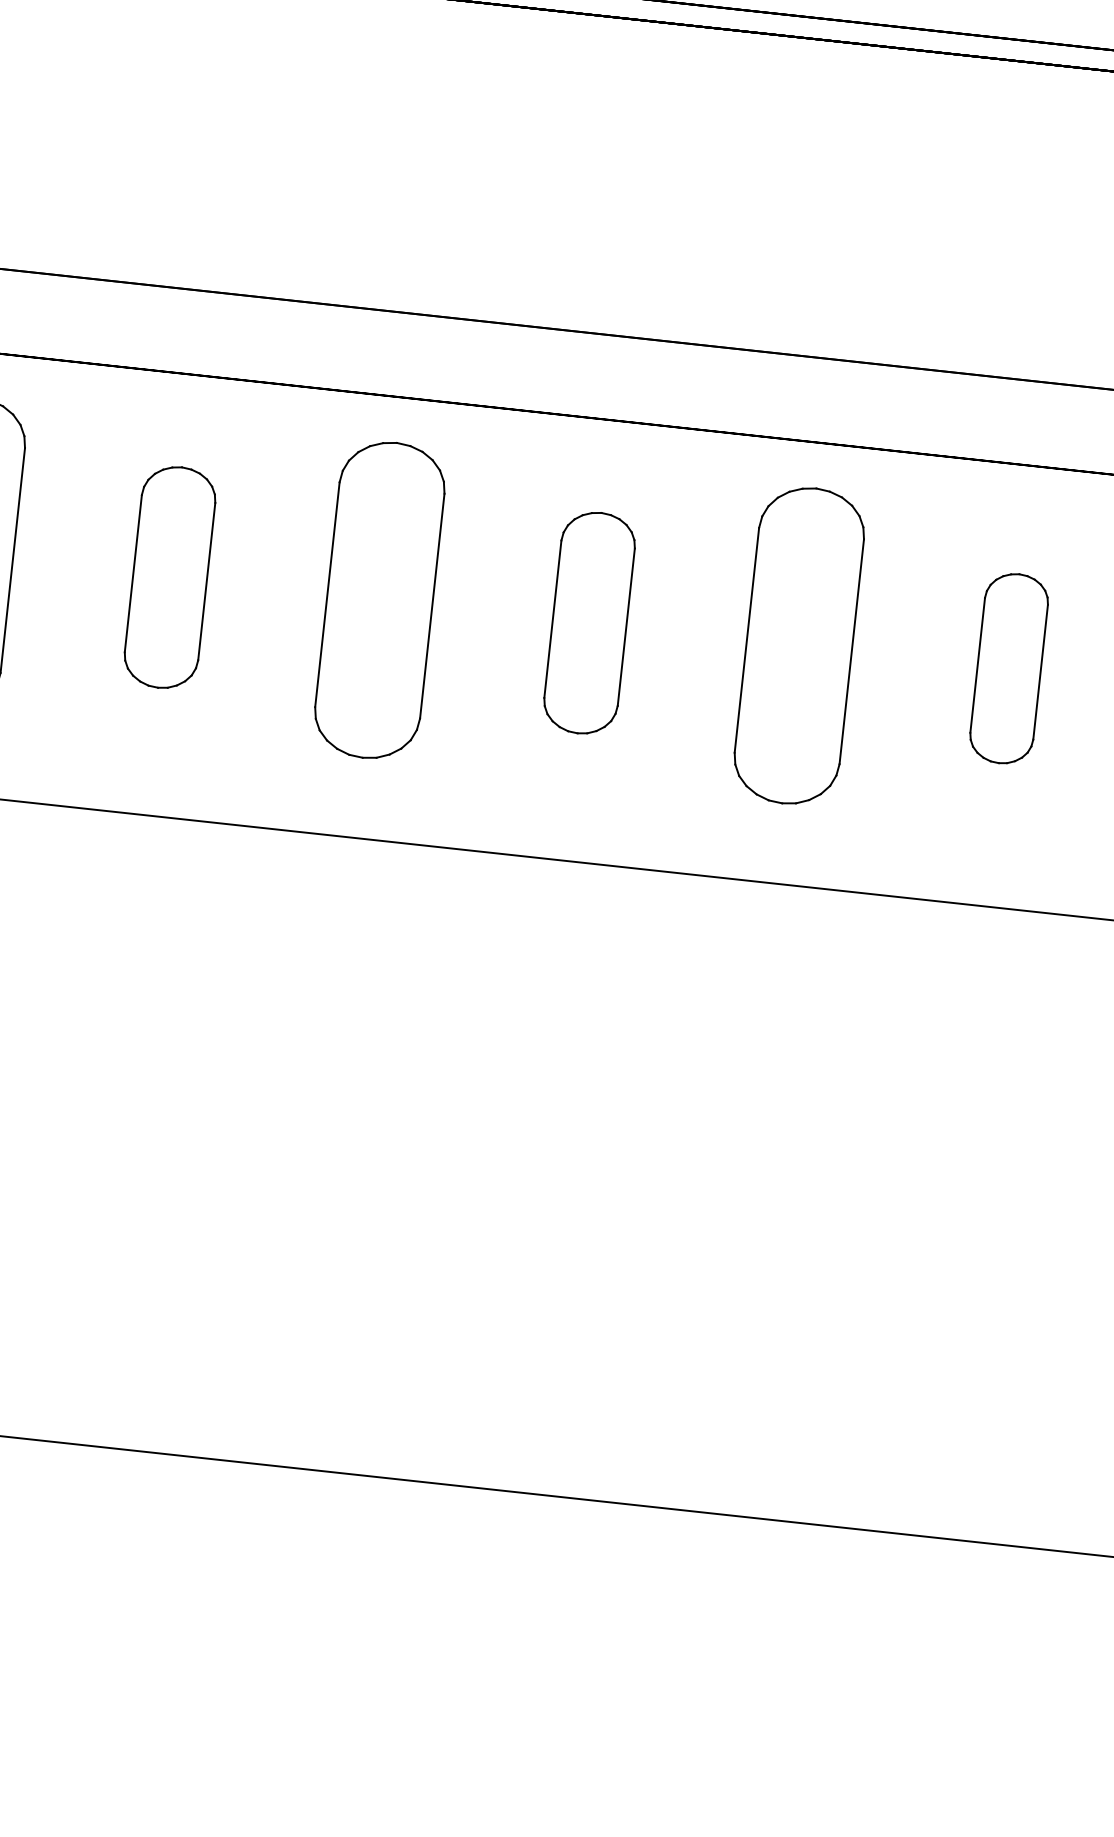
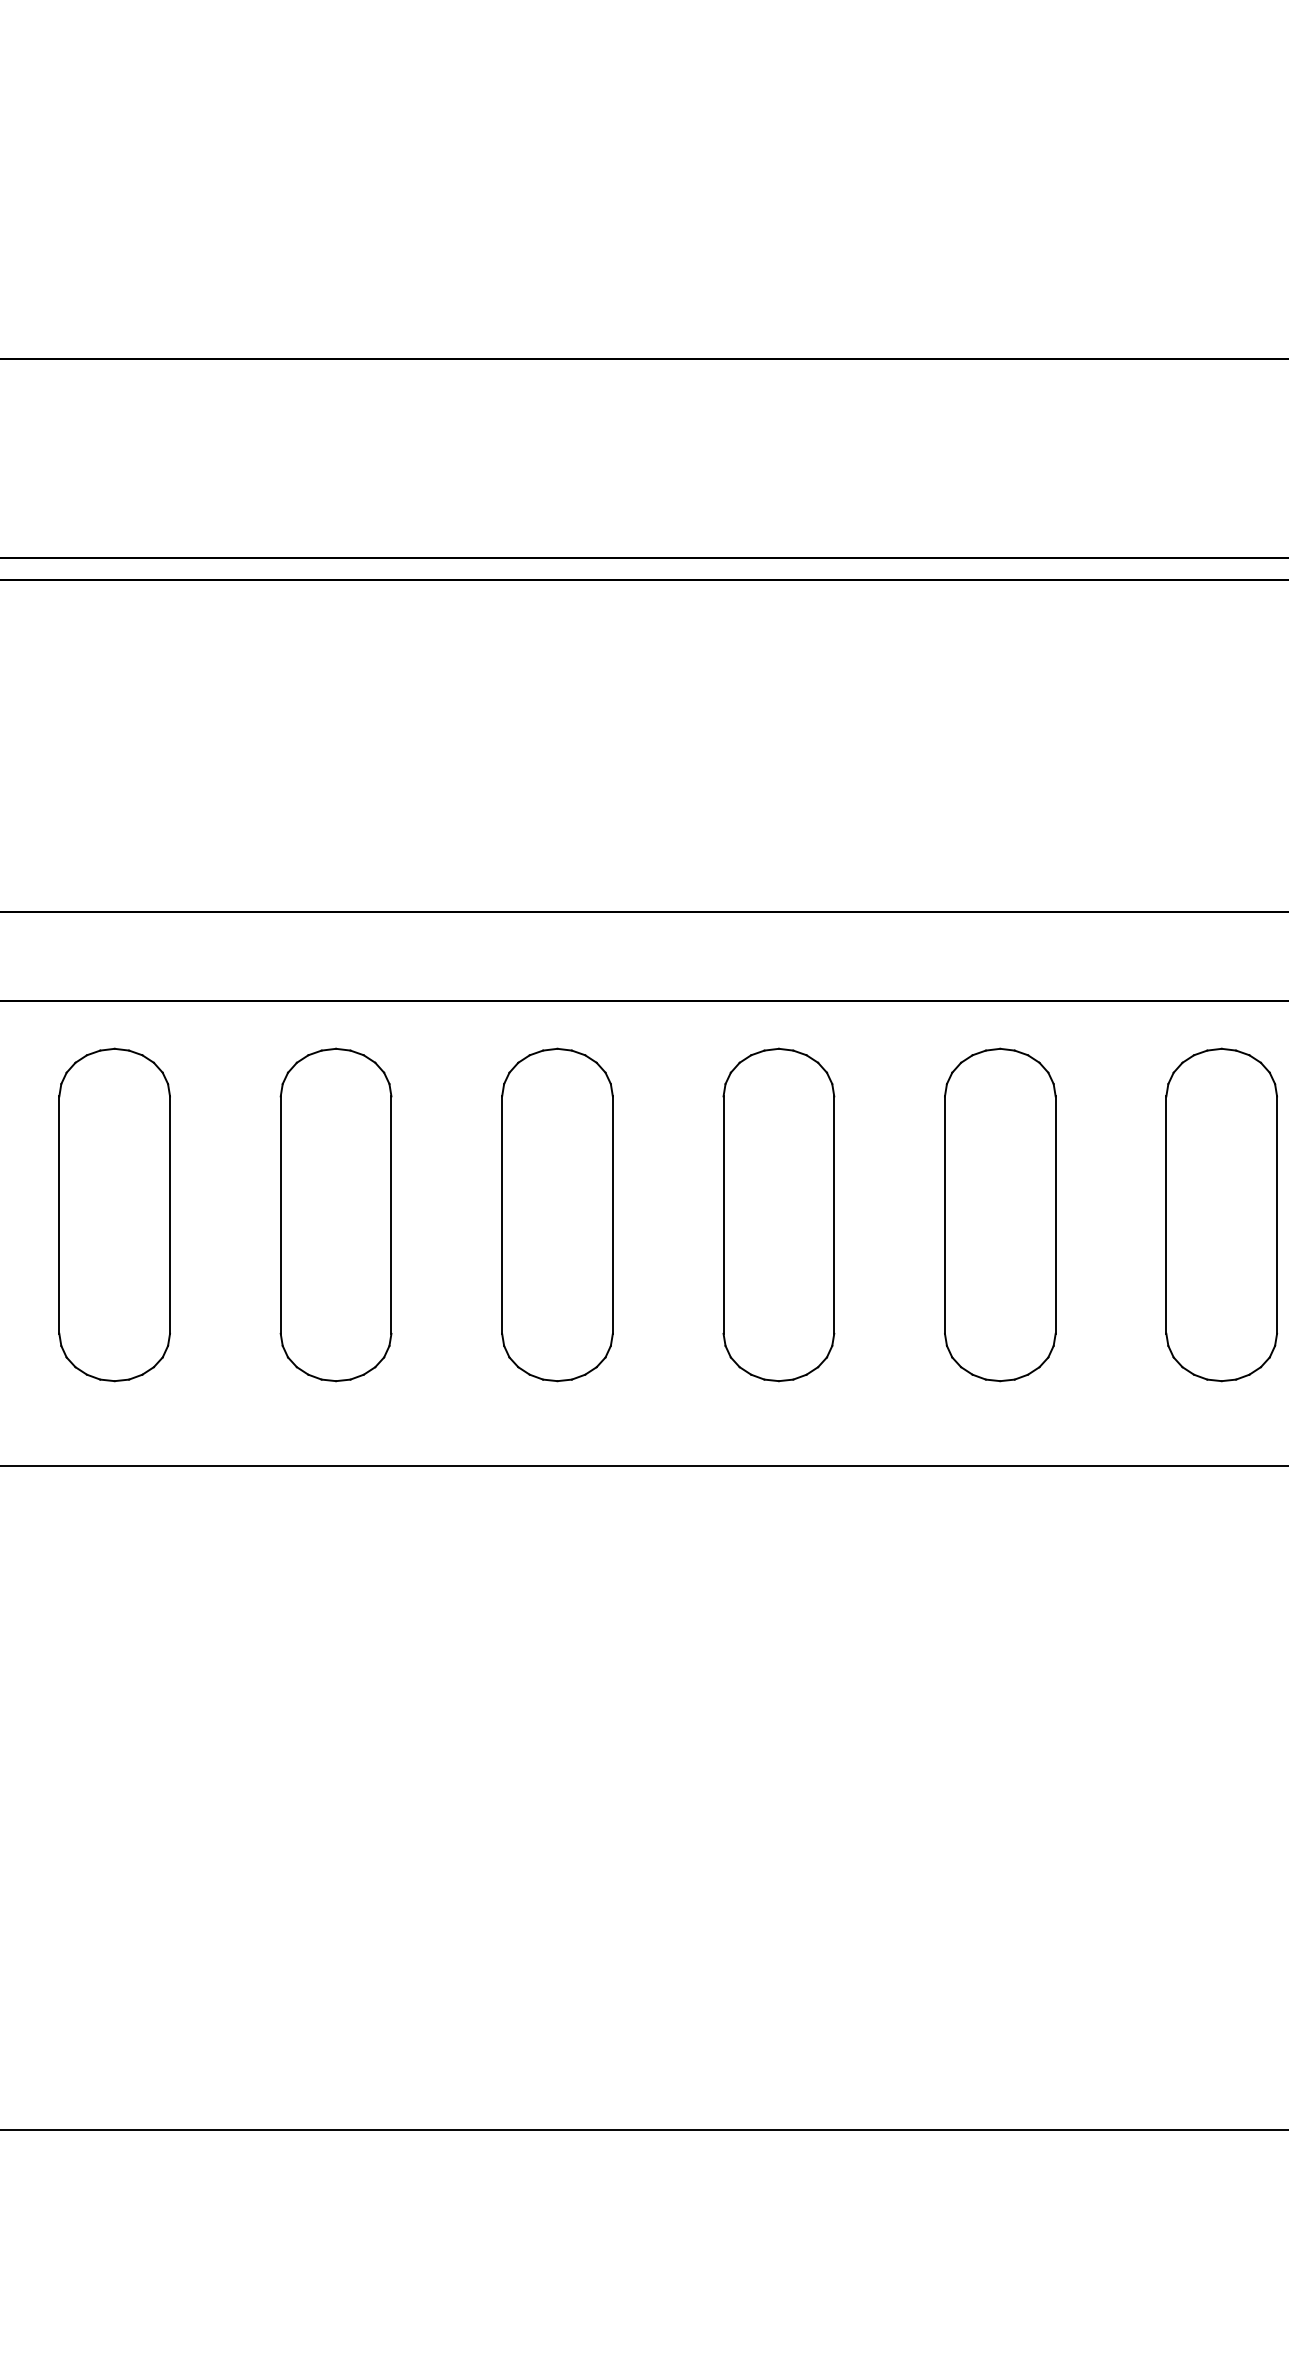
part: (169, 577) -> (114, 1214), size x1.43
part: (589, 622) -> (557, 1214), size x1.43
part: (1009, 668) -> (1000, 1214), size x1.67

